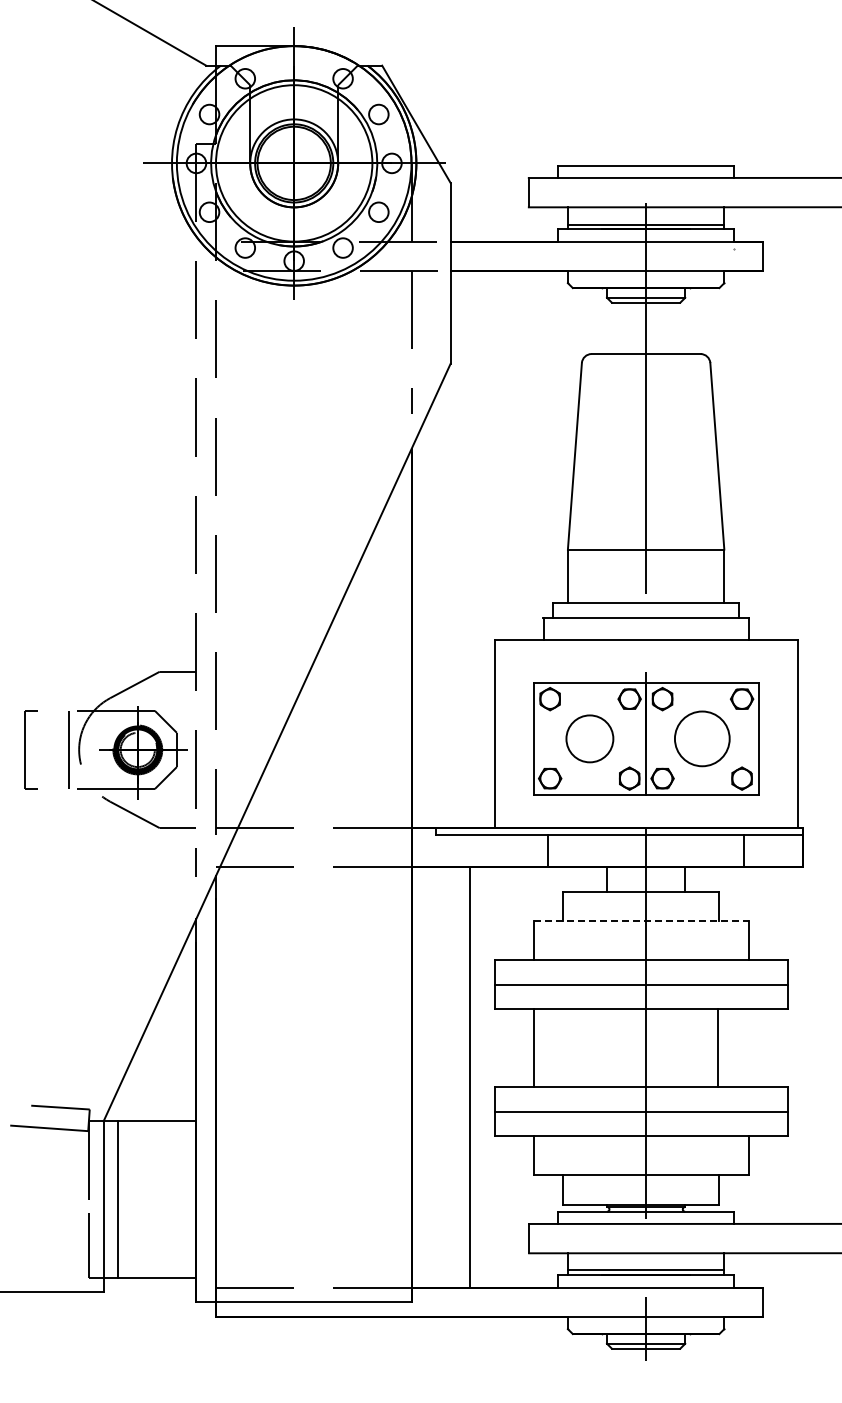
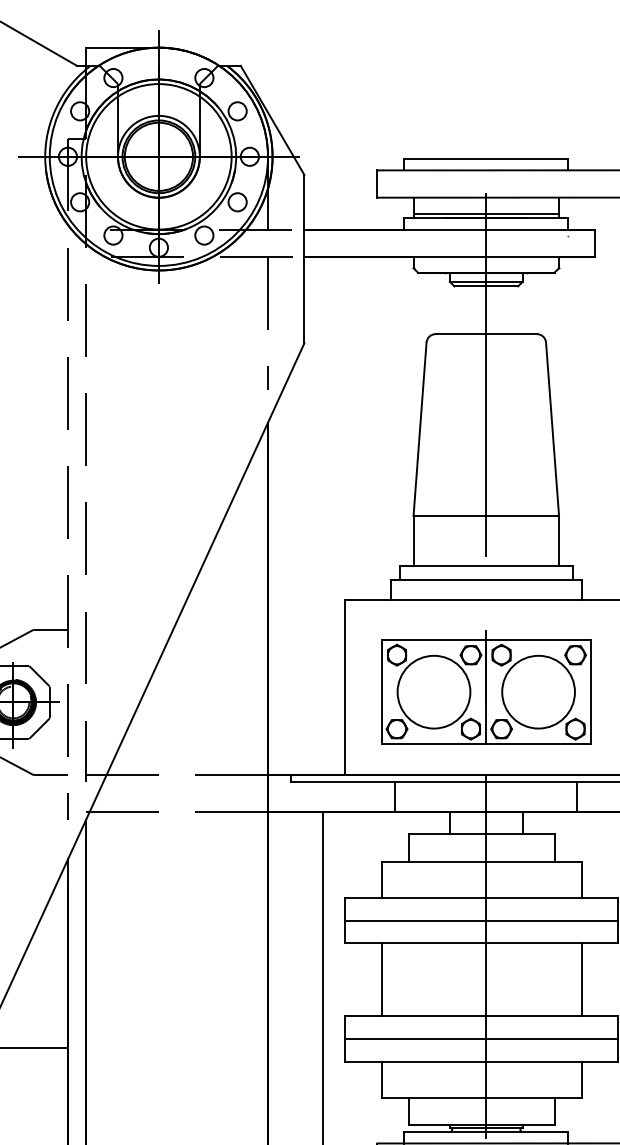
circle: (589, 738) -> (433, 691), size x1.67
circle: (702, 738) -> (538, 691), size x1.43
line: (641, 921) -> (482, 862), dashed -> solid
line: (717, 1047) -> (581, 979), moved

